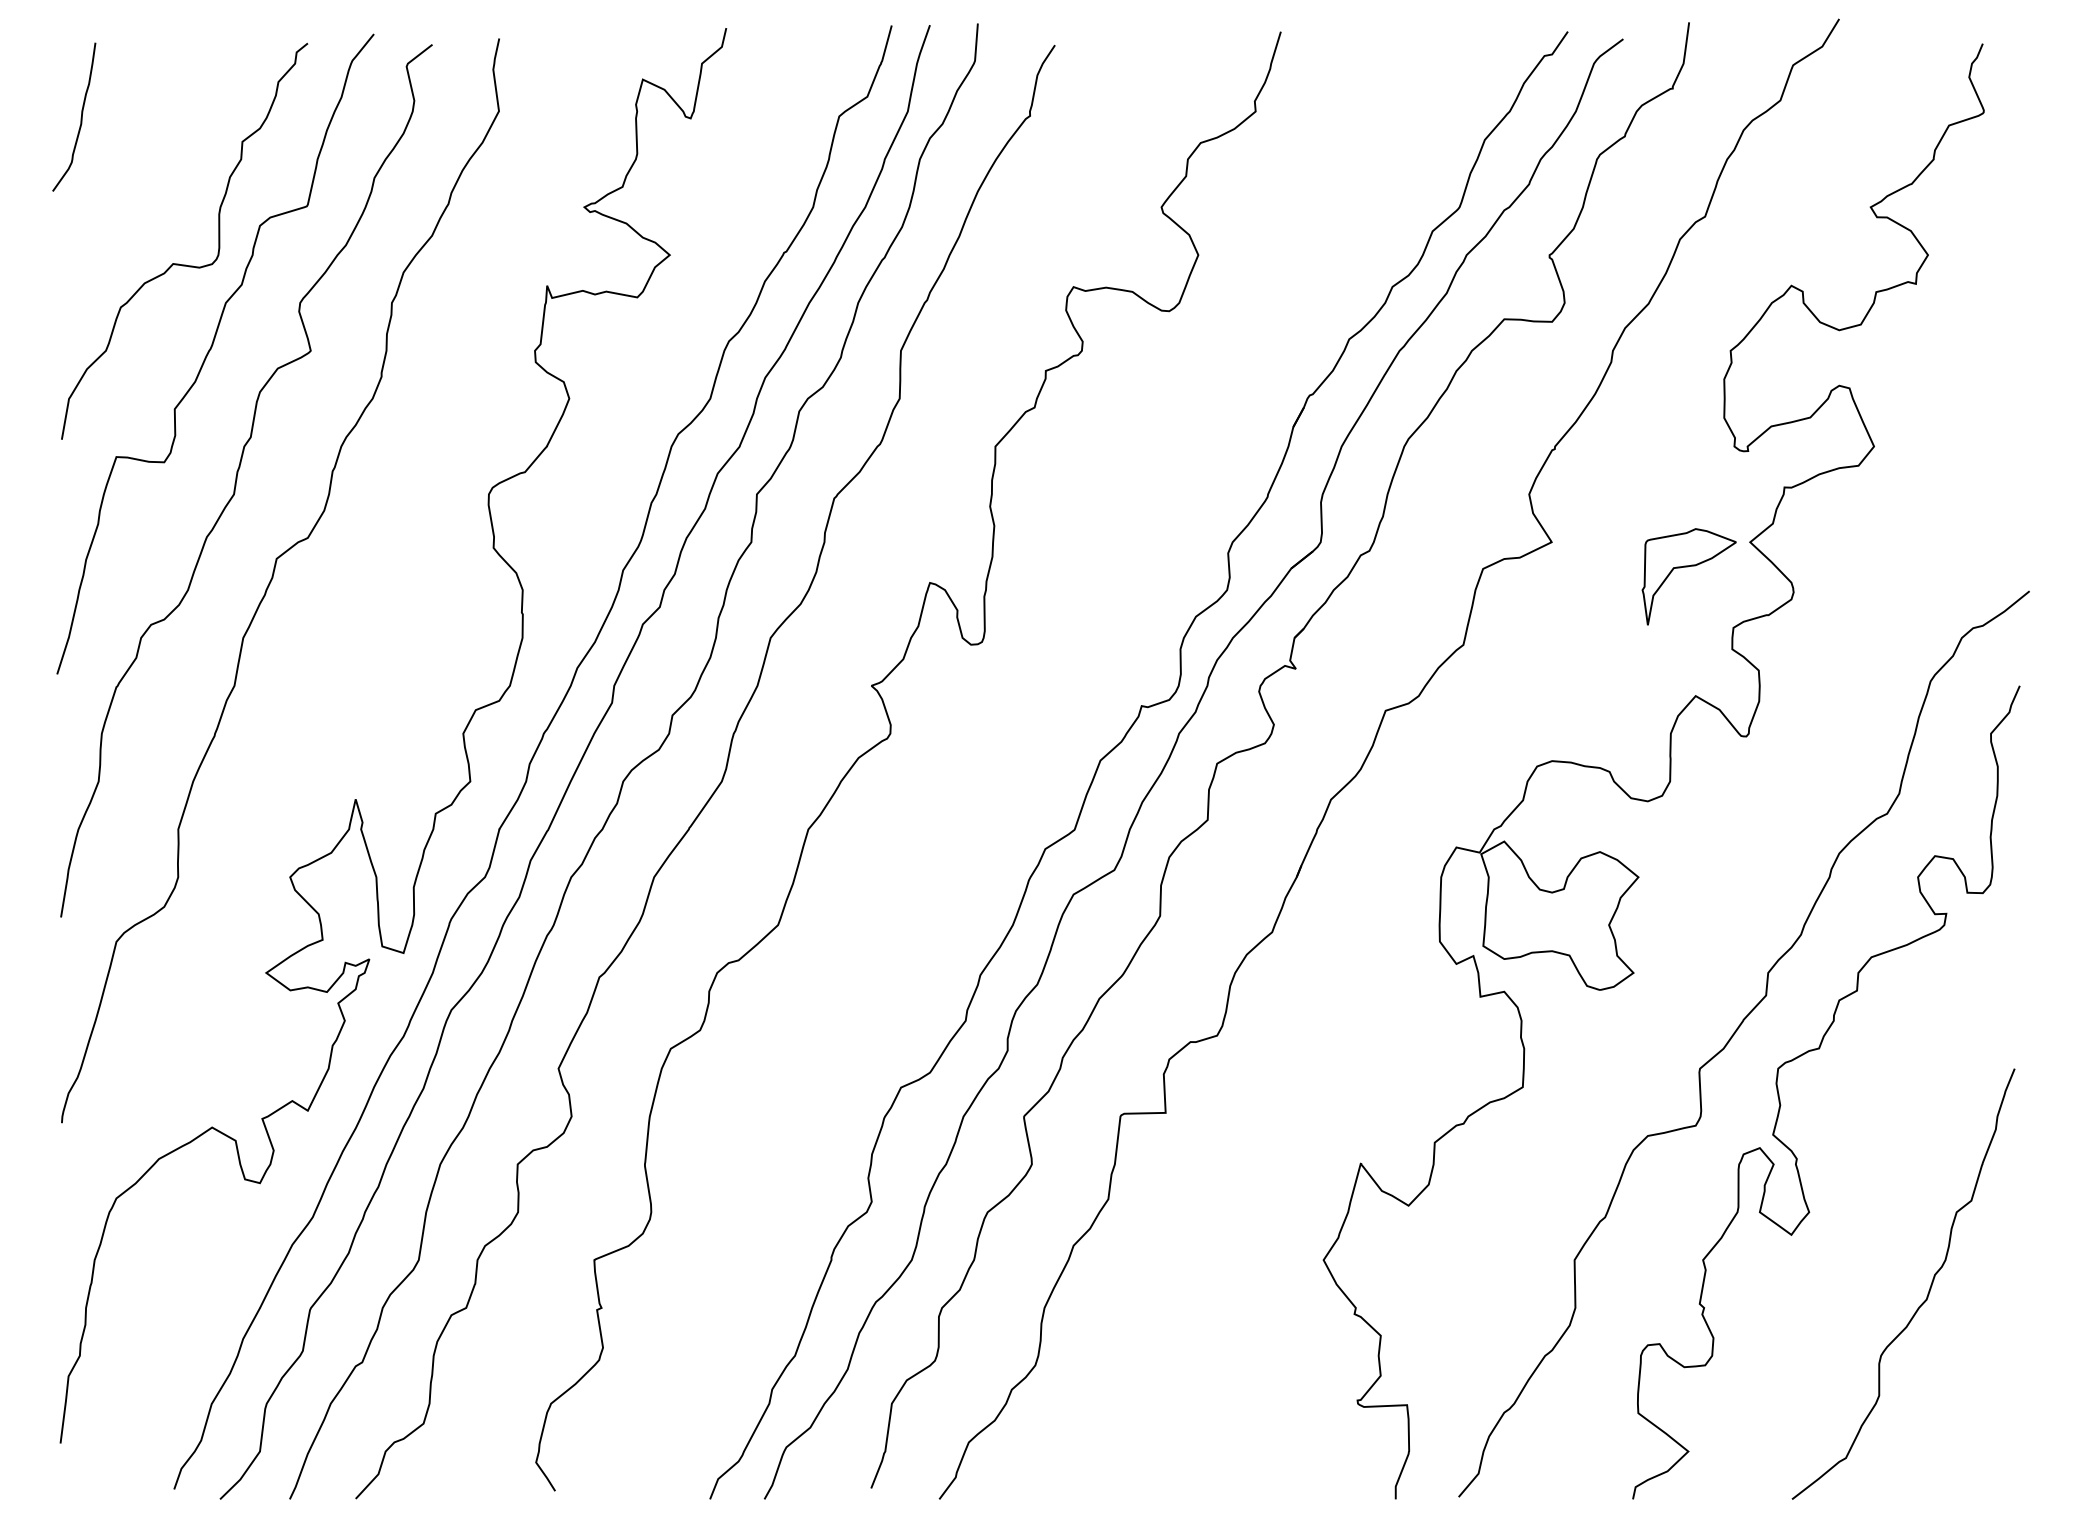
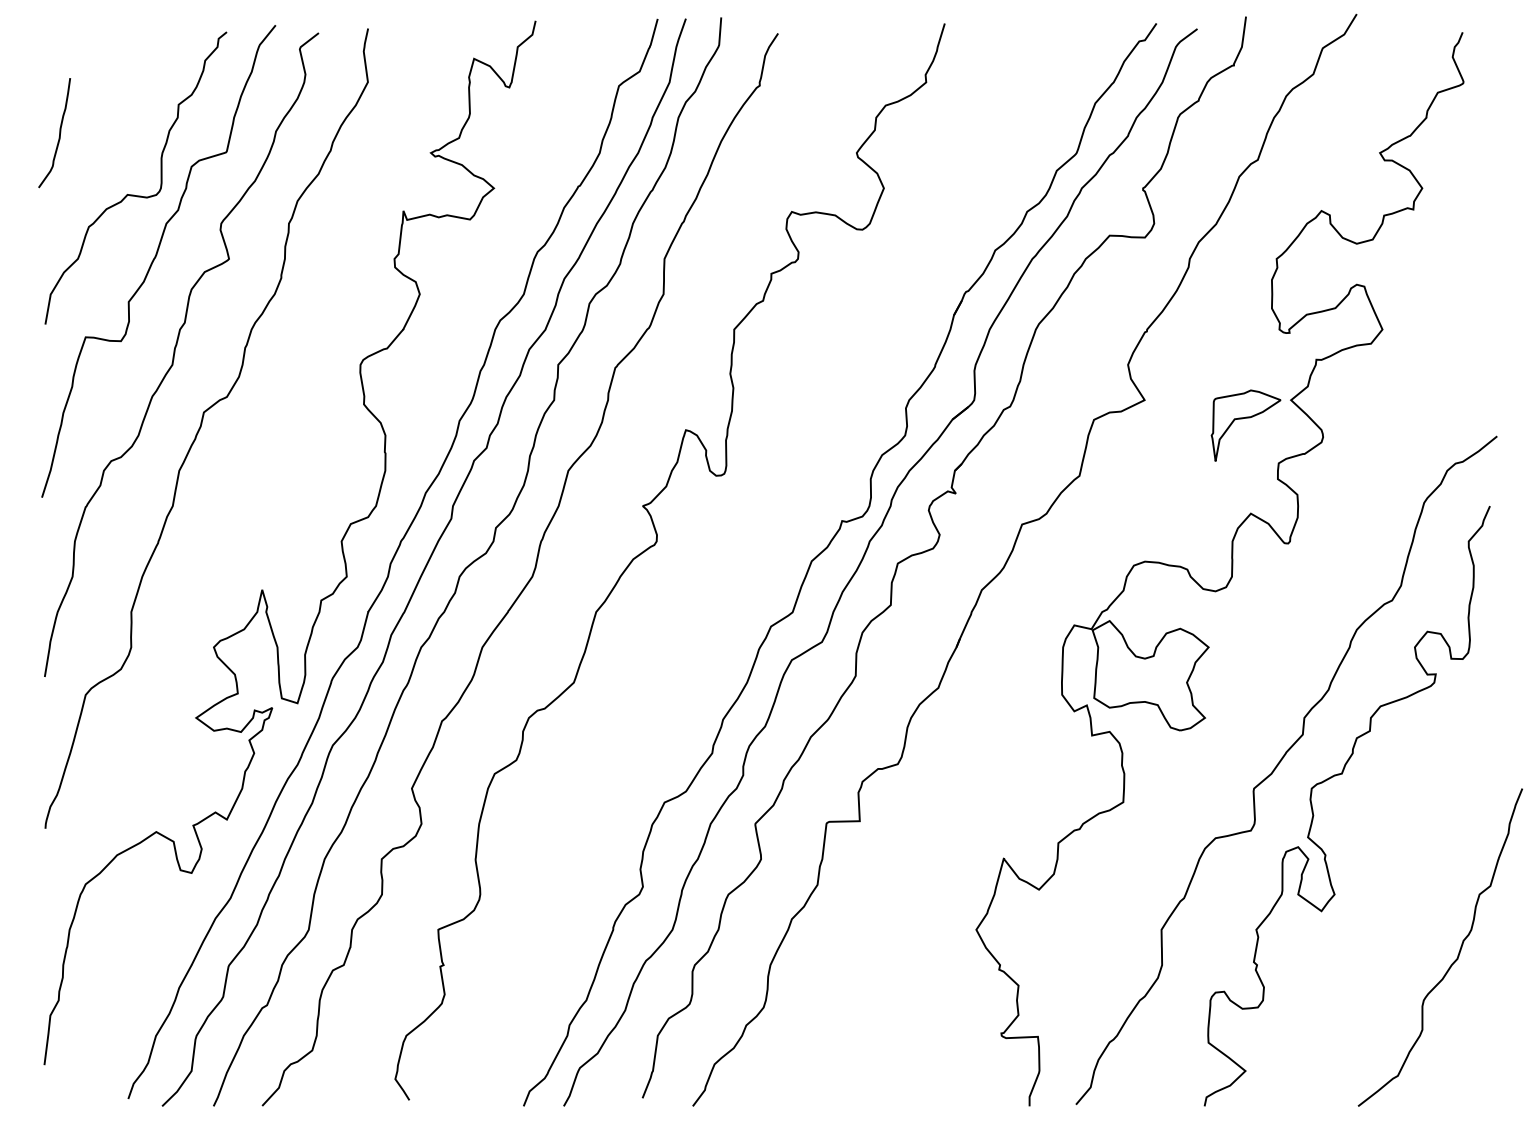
curve: (80, 117) -> (59, 133), moved
curve: (1928, 1290) -> (1458, 952), moved

